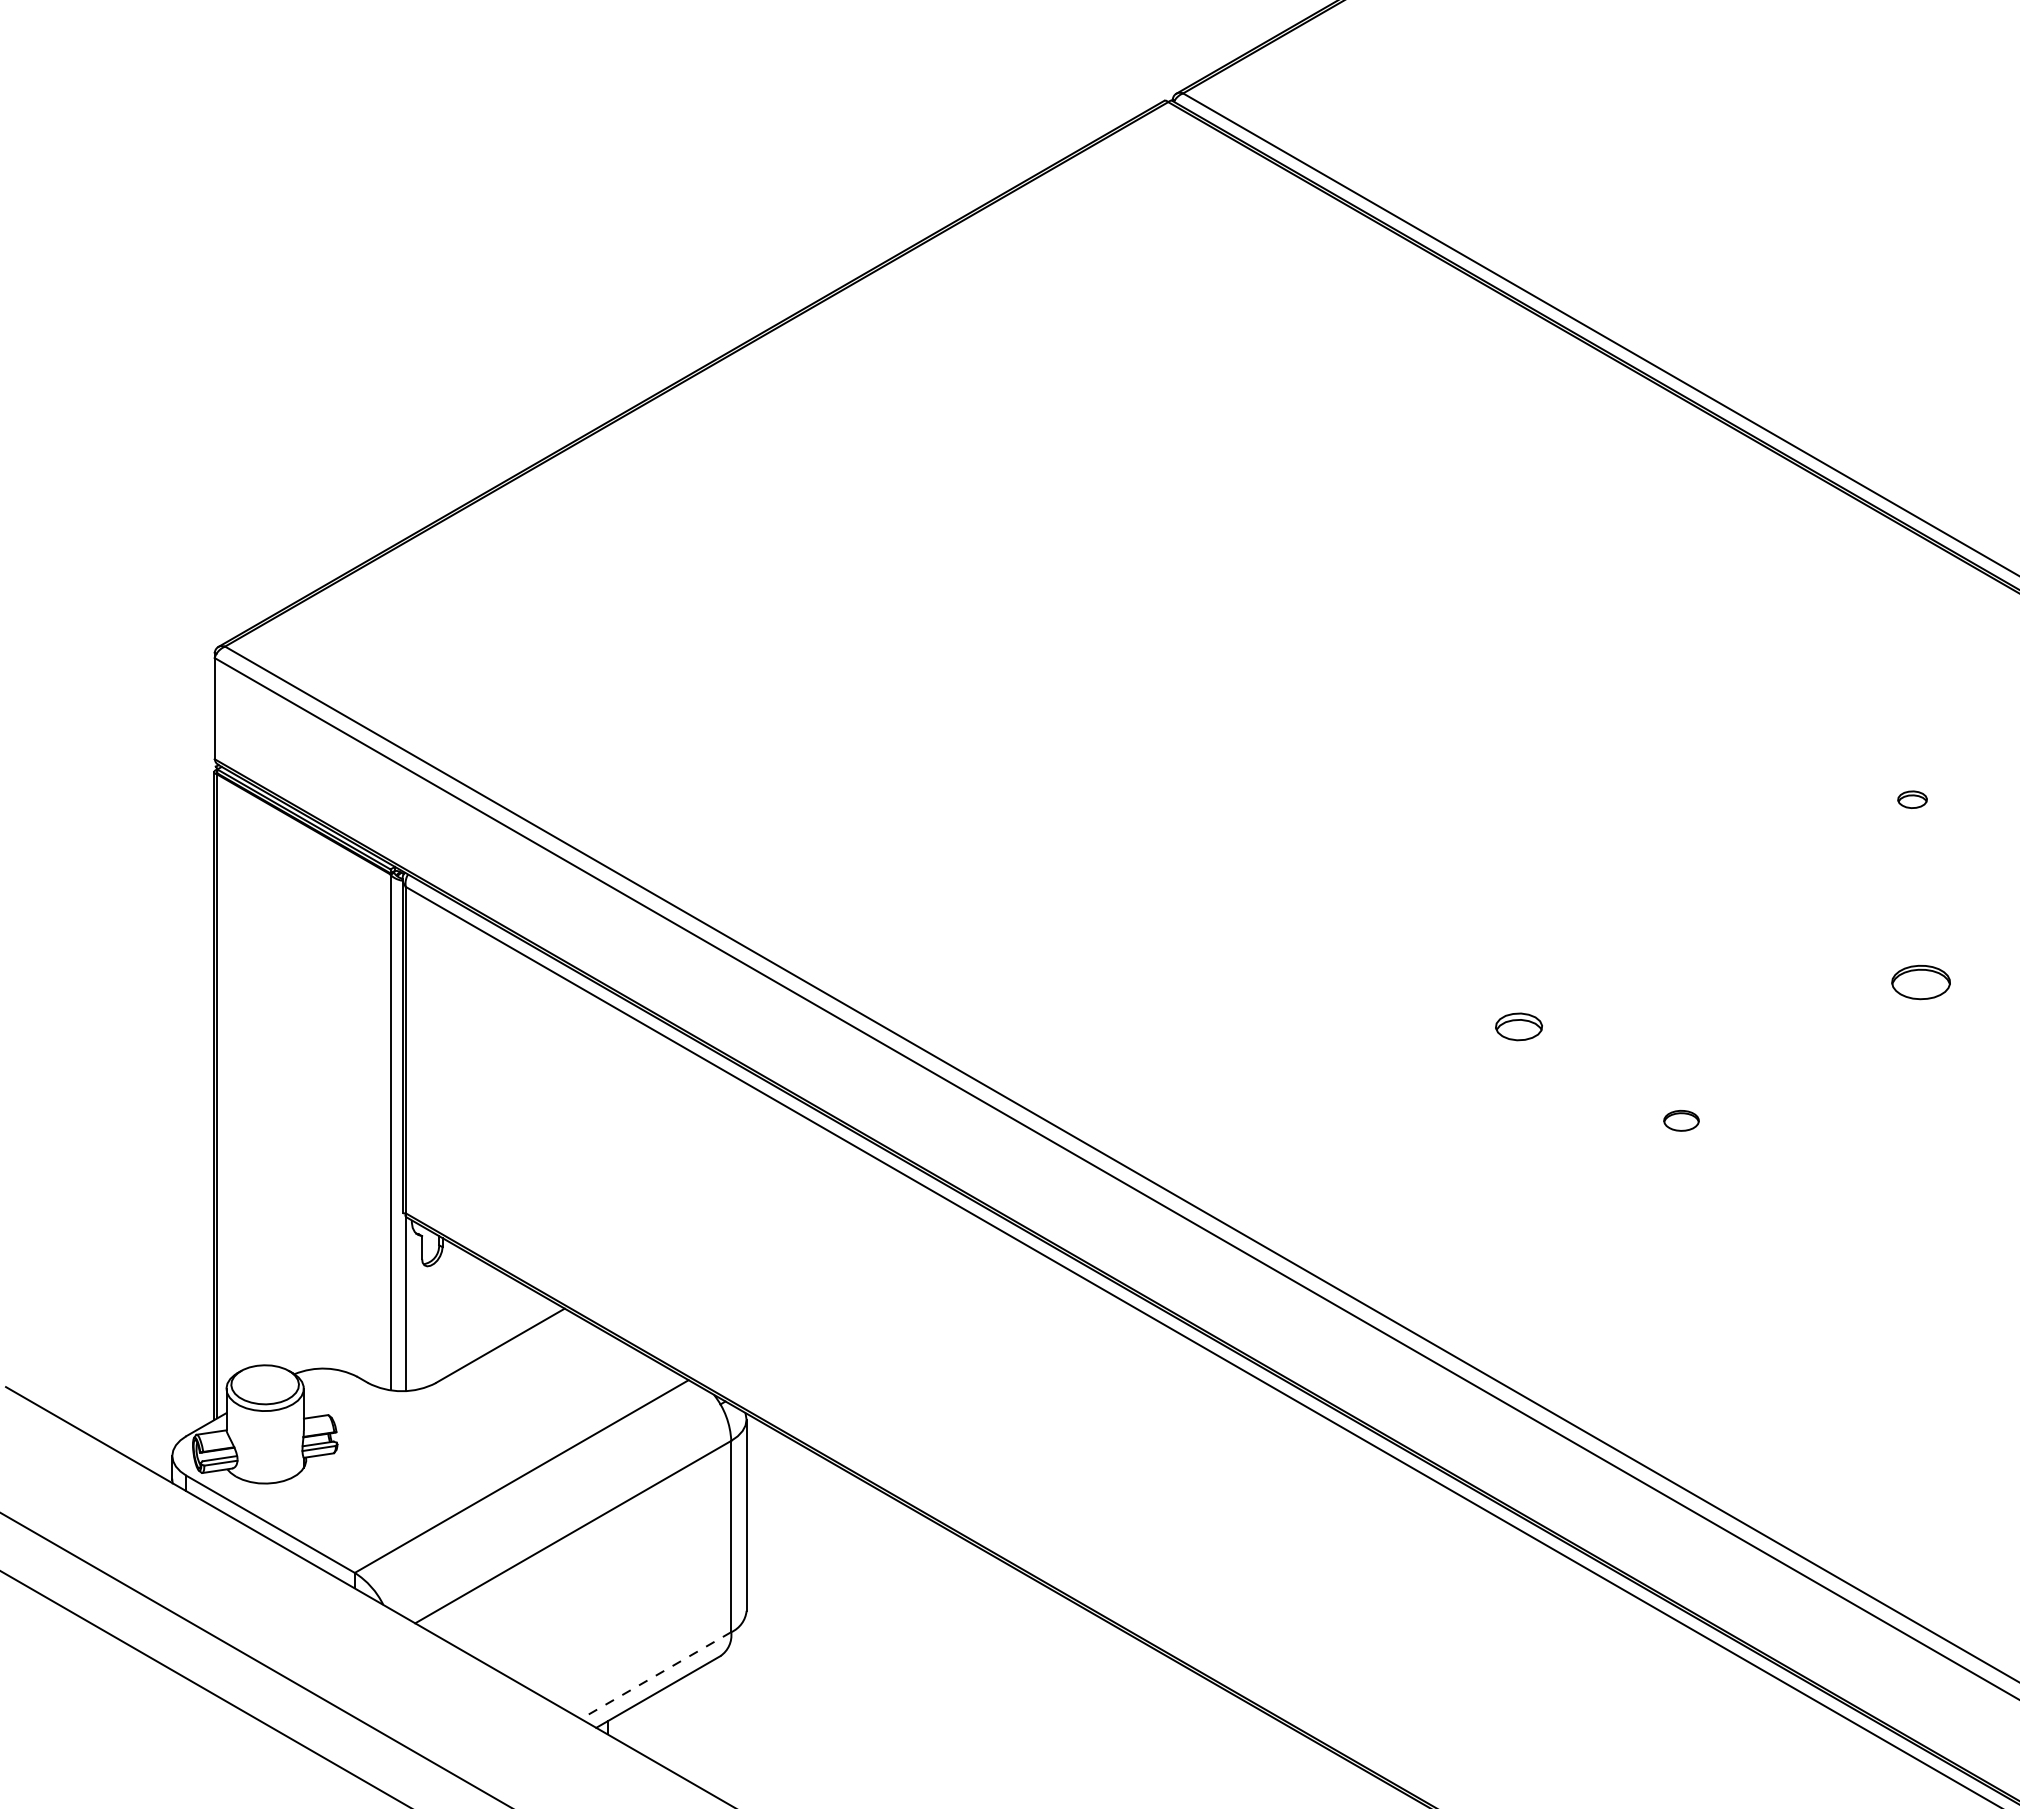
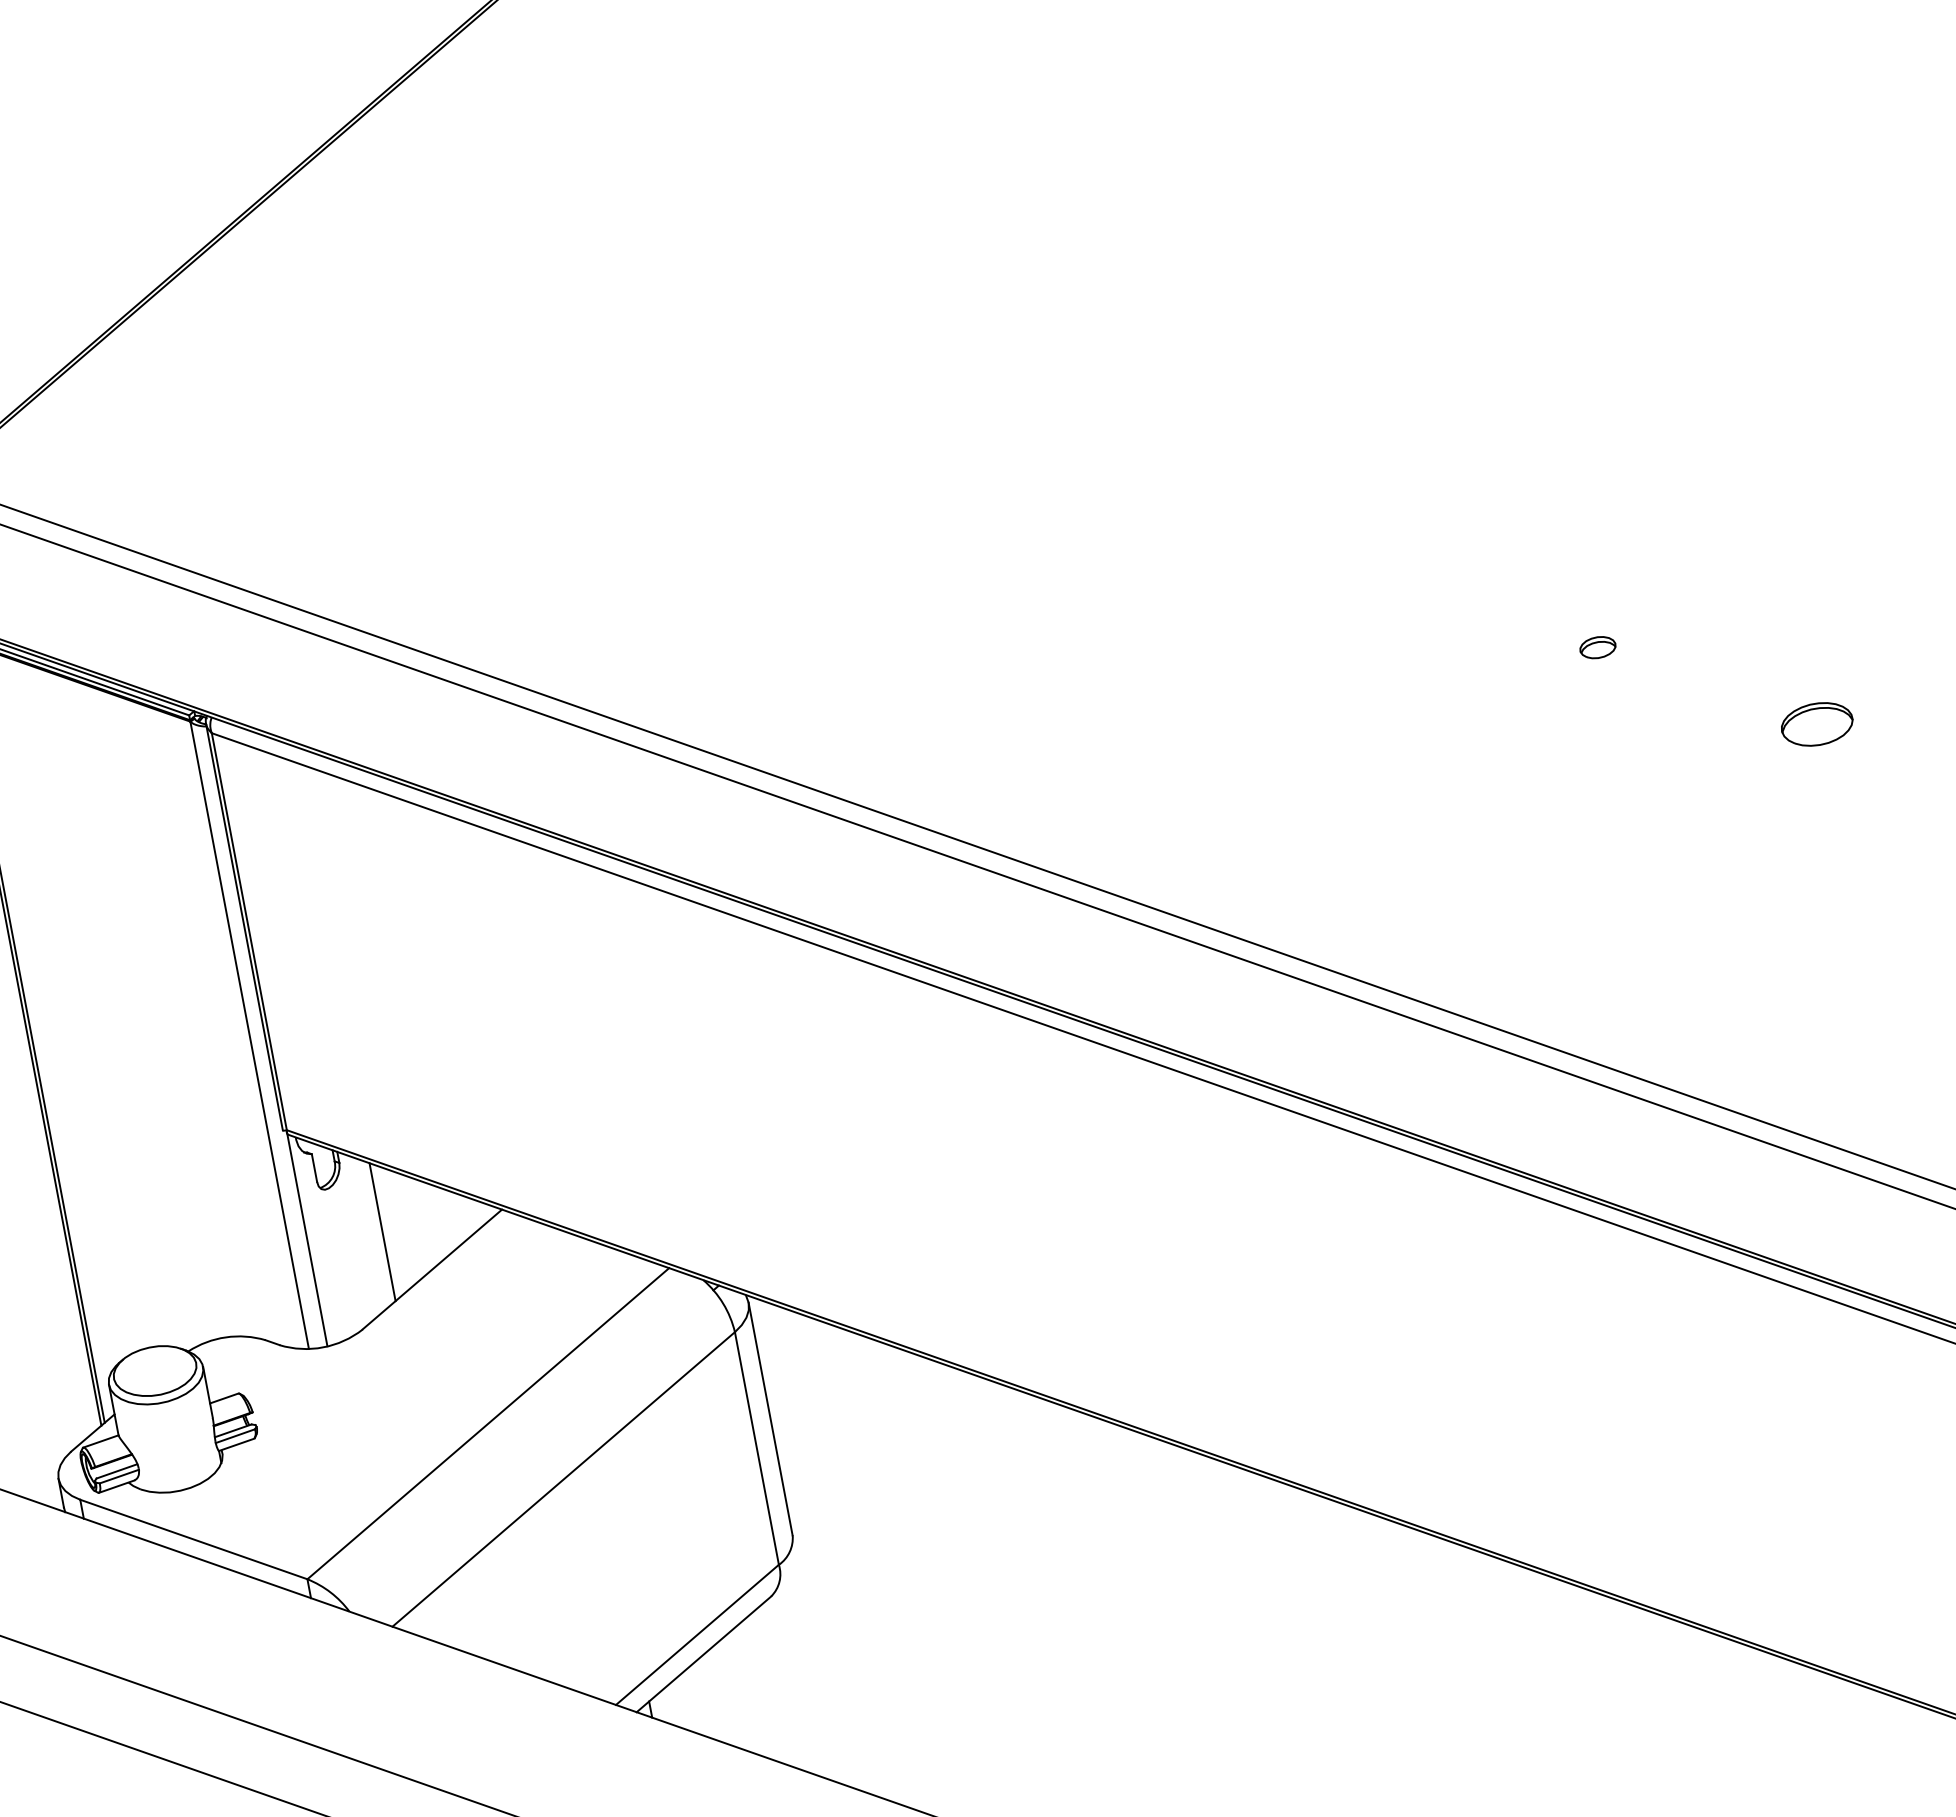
part: (1518, 1026) -> (1597, 647), size x0.62
part: (1681, 1120) -> (1817, 724), size x1.67
line: (466, 1308) -> (382, 1231), added
line: (656, 1675) -> (697, 1634), dashed -> solid

